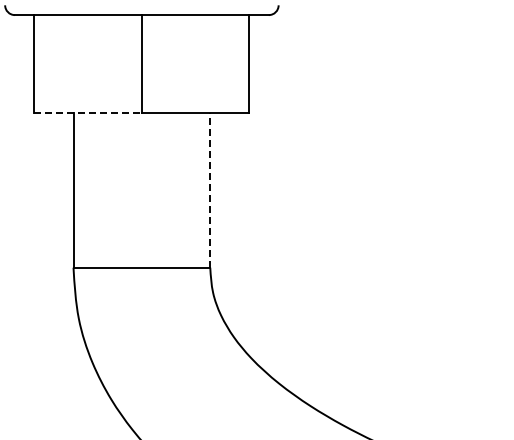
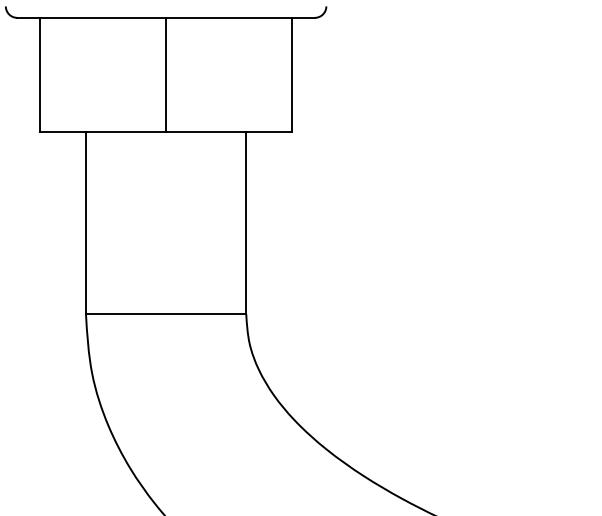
line: (88, 112) -> (103, 132), dashed -> solid
line: (210, 189) -> (246, 222), dashed -> solid

